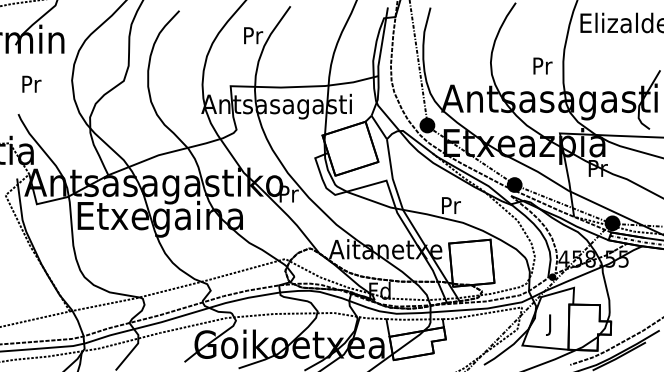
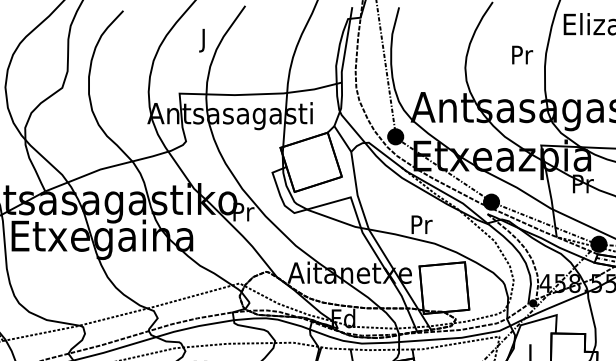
text: (253, 37) -> (204, 40), Pr -> J
text: (542, 65) -> (522, 54), moved

